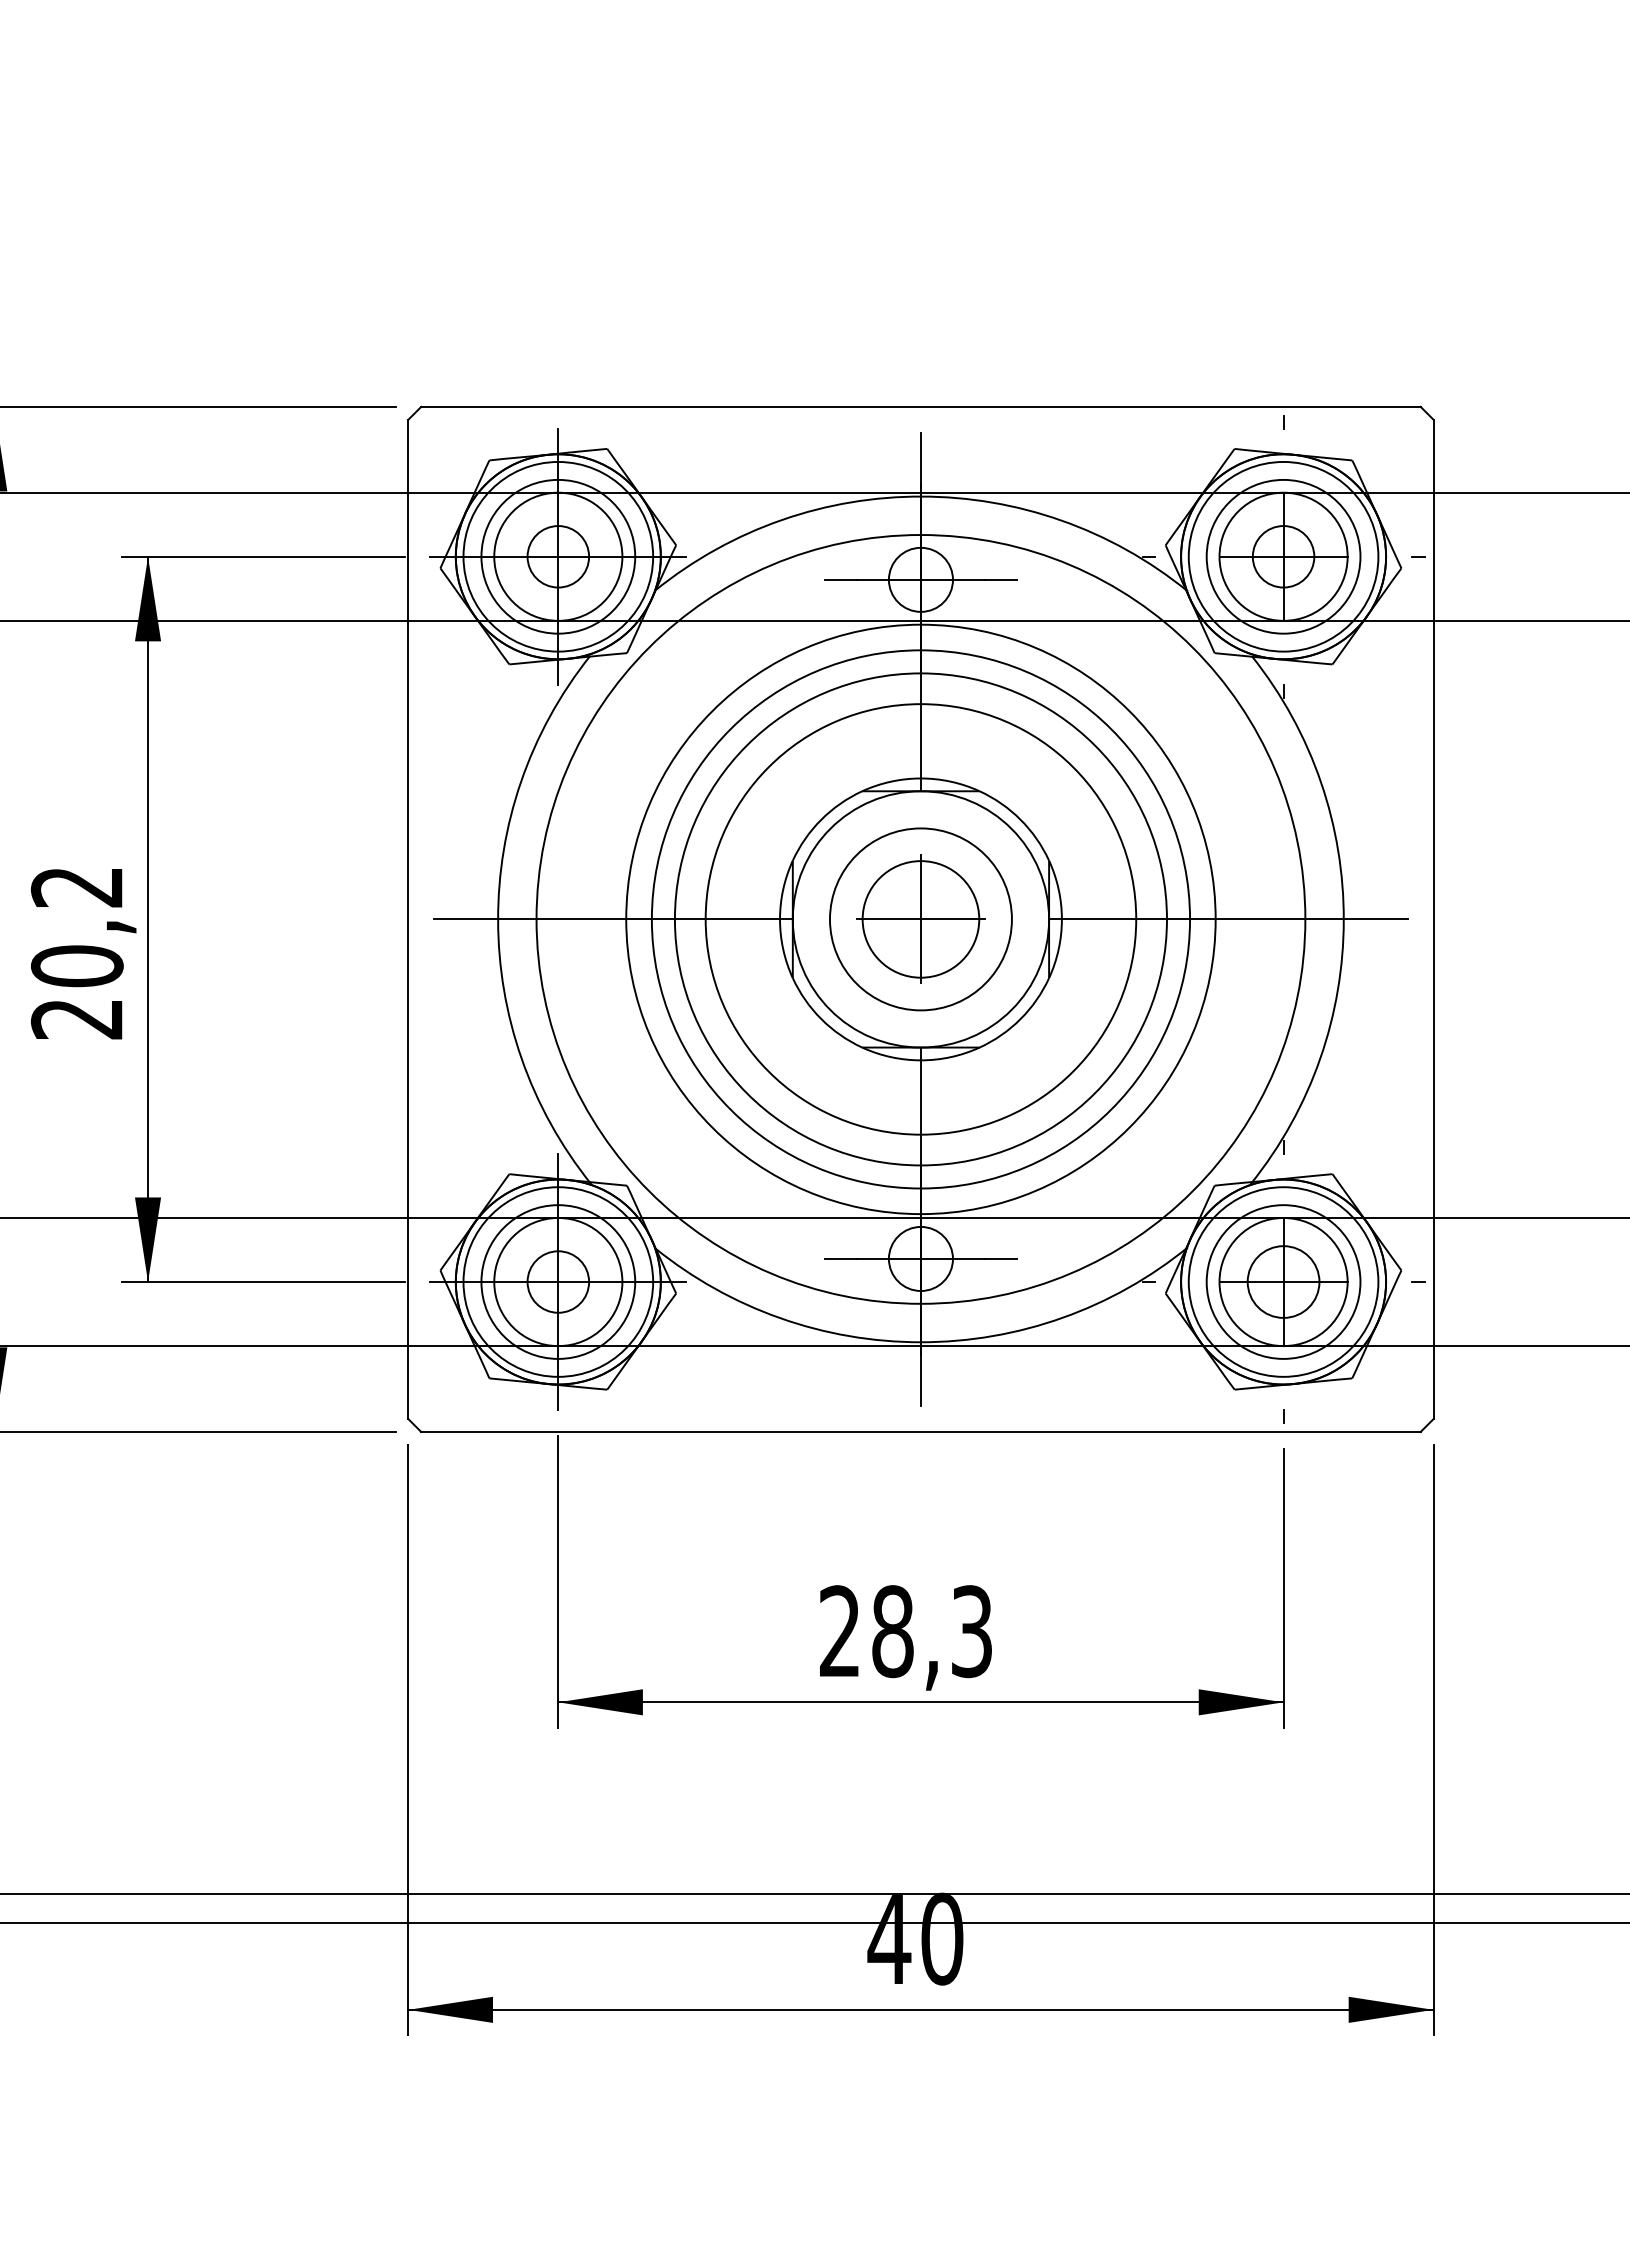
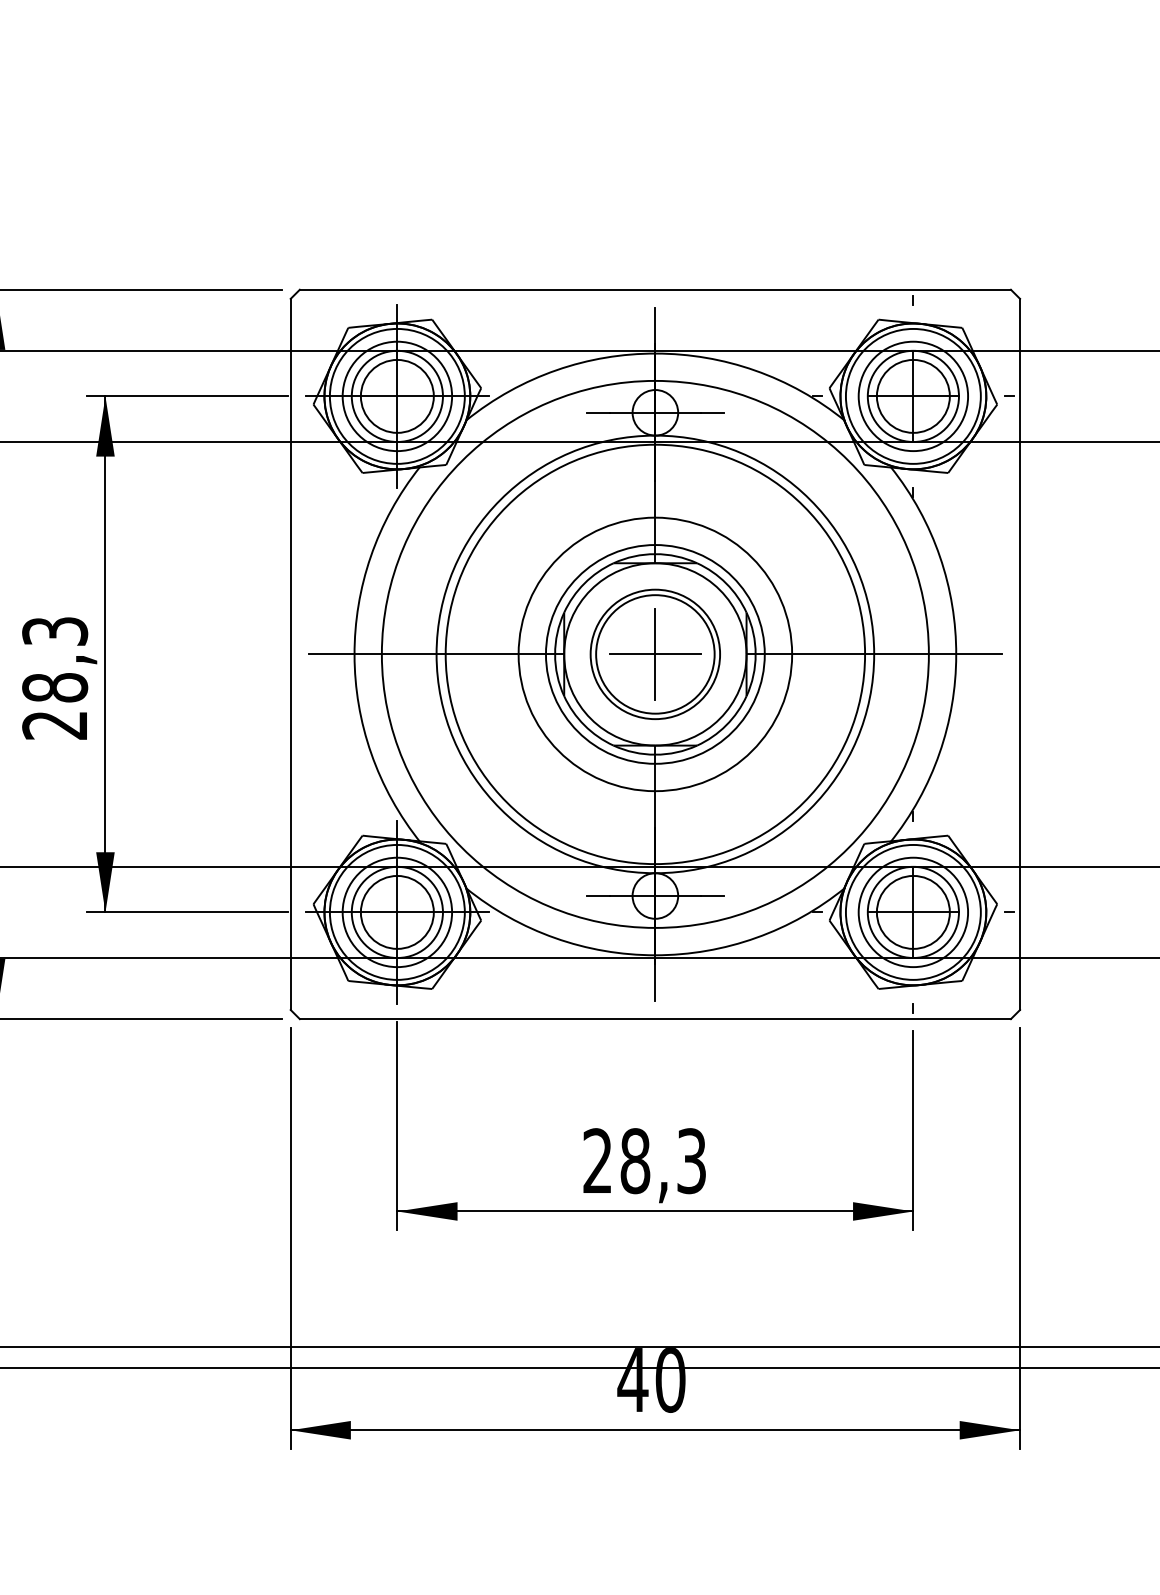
circle: (558, 556) -> (397, 396), size x1.67
circle: (1283, 556) -> (913, 396), size x1.67
circle: (920, 918) -> (655, 653), size x1.43
circle: (920, 919) -> (655, 654), size x0.62
circle: (920, 919) -> (655, 654), size x0.71
circle: (920, 919) -> (655, 654), size x1.43
text: (77, 927) -> (55, 660), 20,2 -> 28,3
circle: (558, 1281) -> (397, 912), size x1.67
circle: (1283, 1281) -> (913, 912), size x1.43

